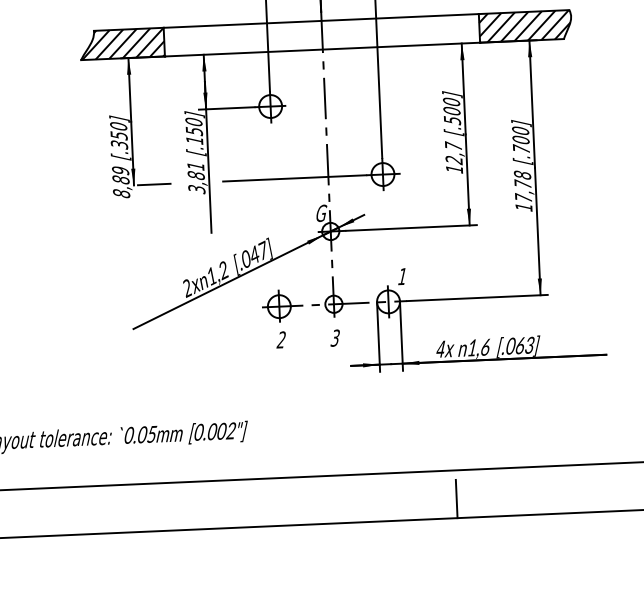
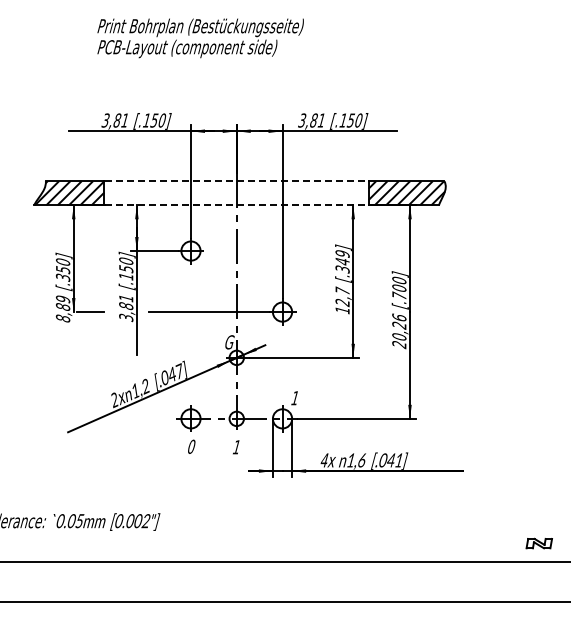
line: (322, 21) -> (237, 181), solid -> dashed
line: (323, 49) -> (237, 205), solid -> dashed
text: (451, 111) -> (342, 261), [.500] -> [.349]
text: (523, 191) -> (399, 331), 17,78 -> 20,26
text: (335, 338) -> (236, 447), 3 -> 1
text: (281, 339) -> (191, 446), 2 -> 0
text: (525, 345) -> (395, 460), [.063] -> [.041]
line: (456, 499) -> (332, 586), removed

